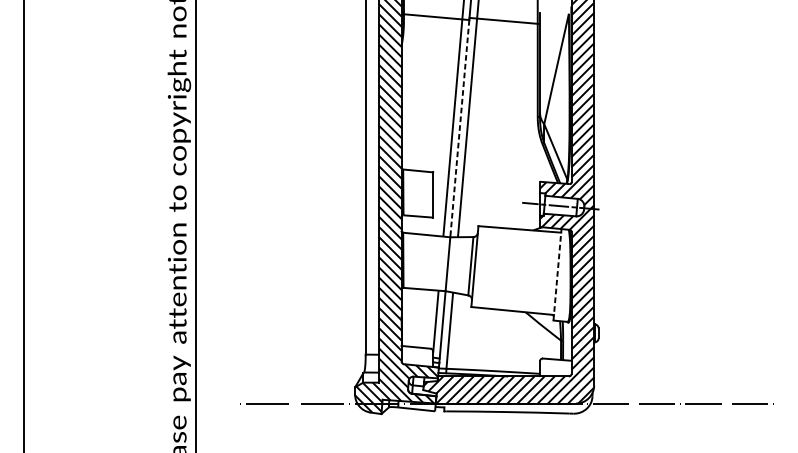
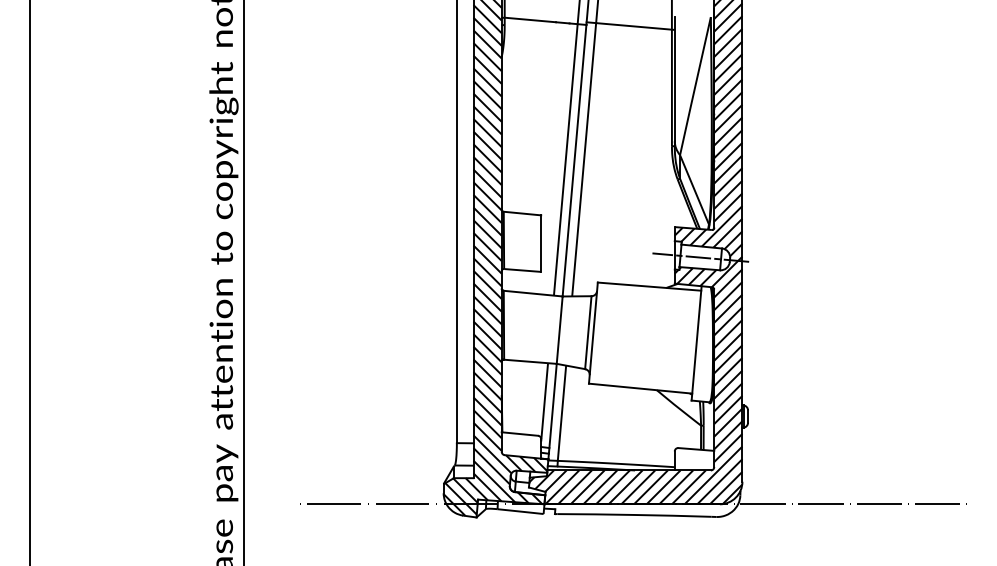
line: (459, 129) -> (574, 161), dashed -> solid
line: (557, 274) -> (696, 342), dashed -> solid

